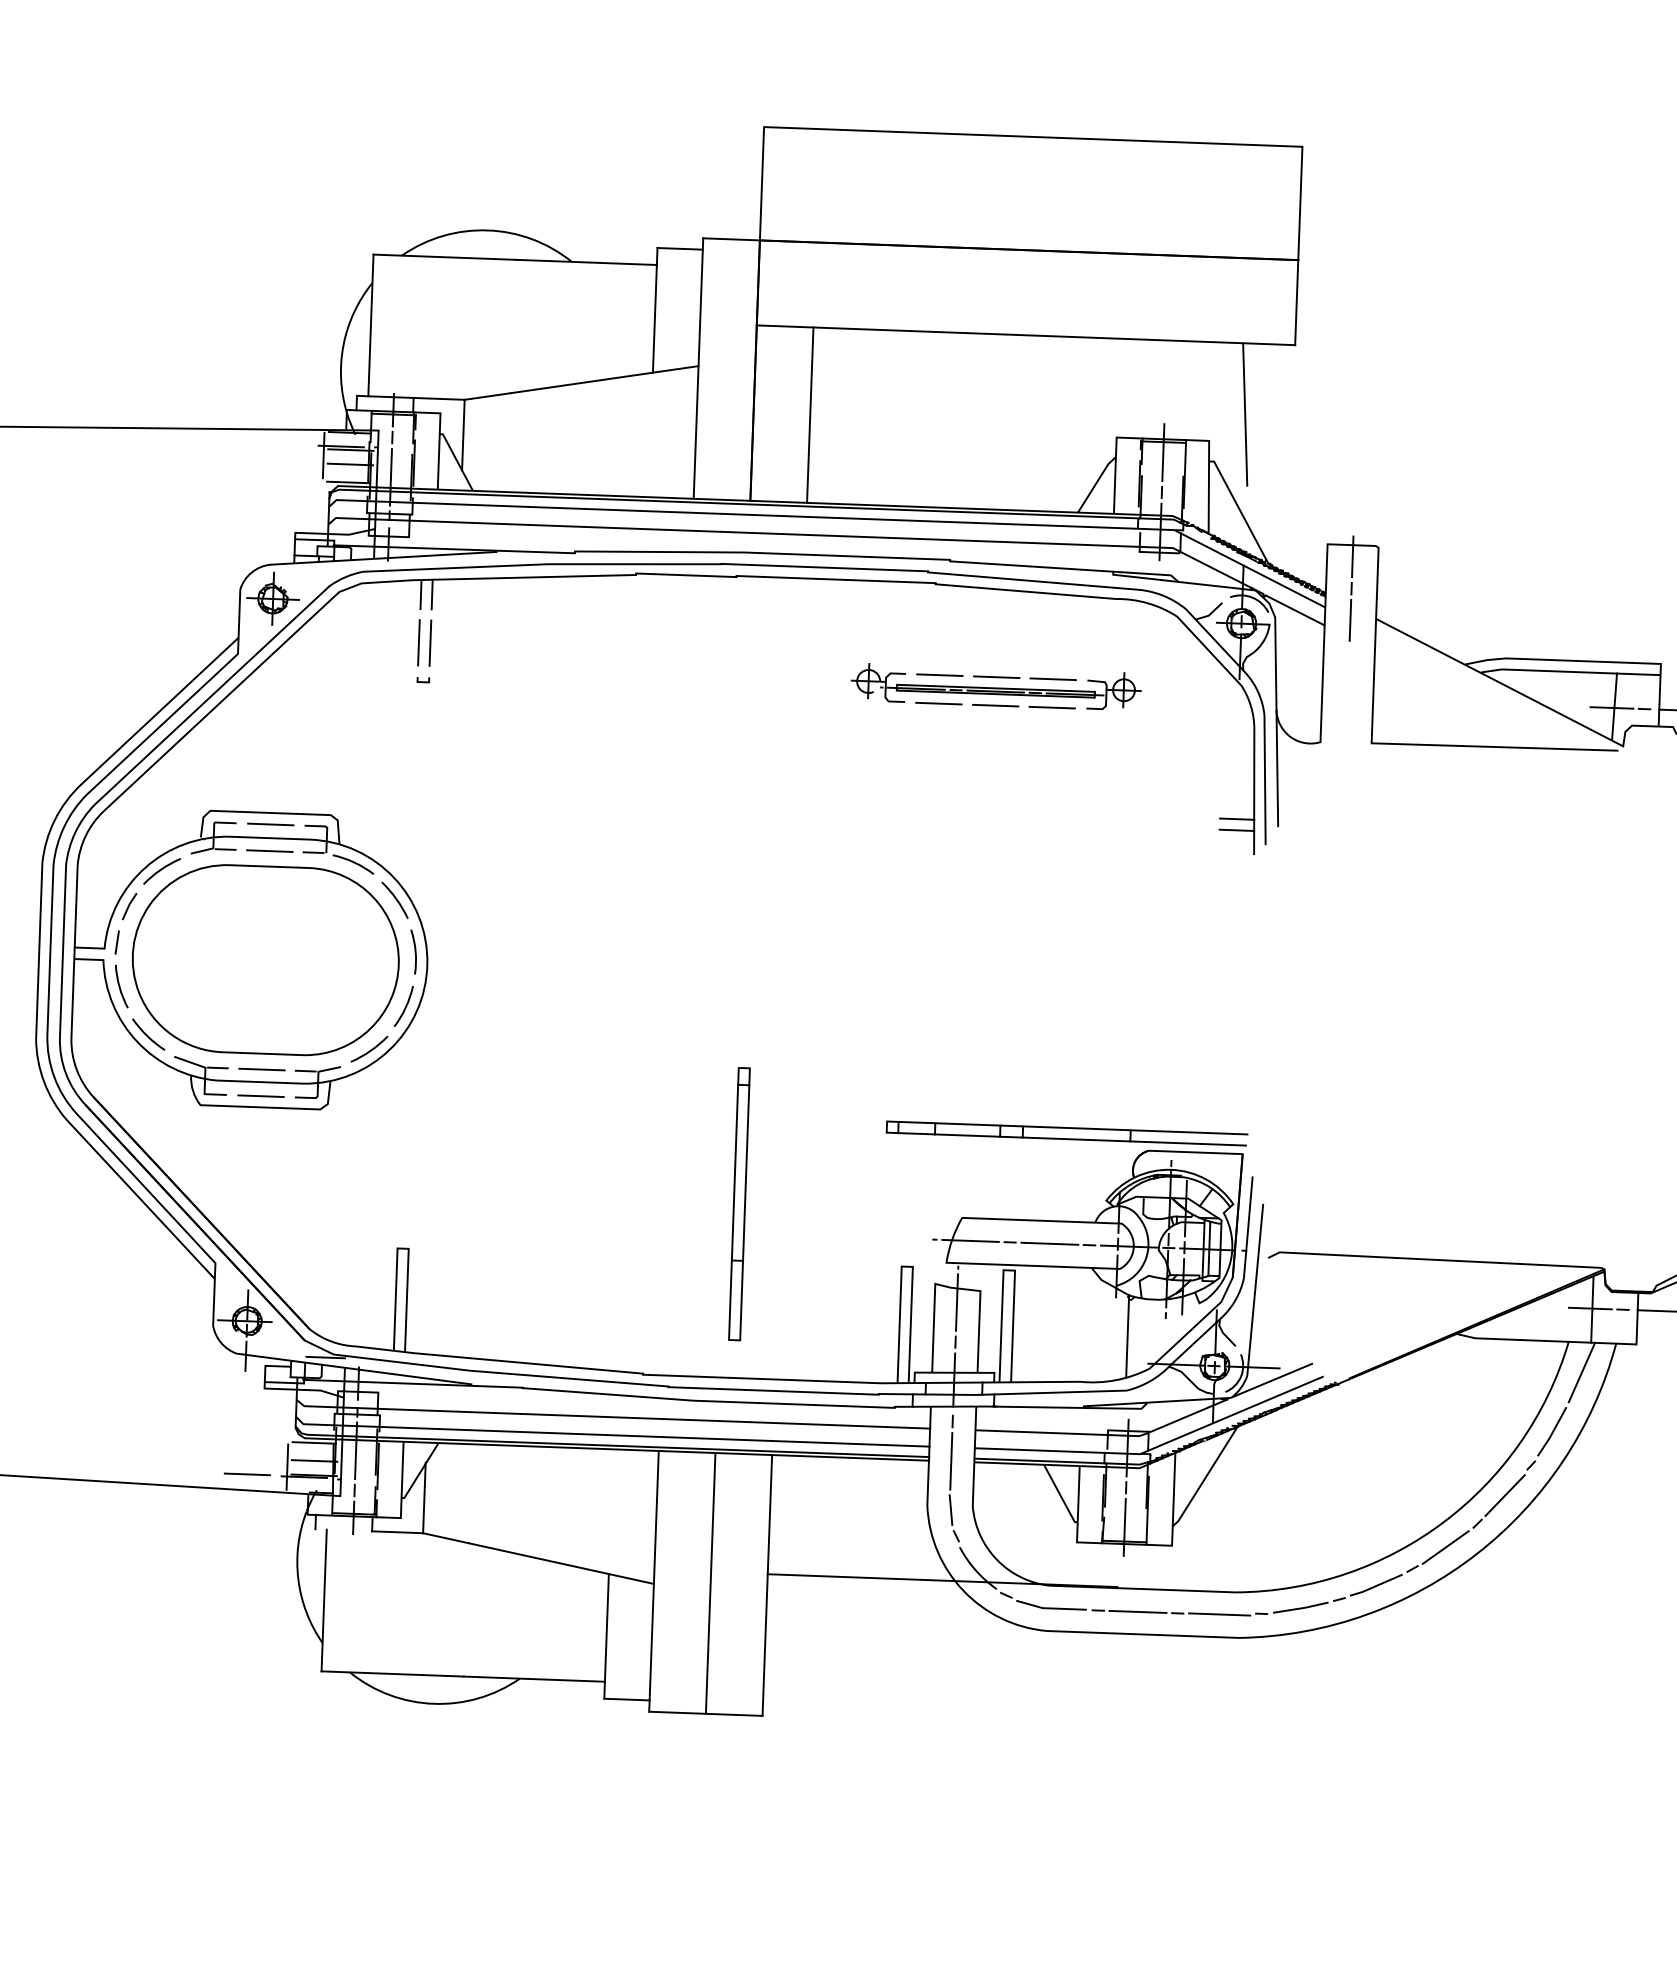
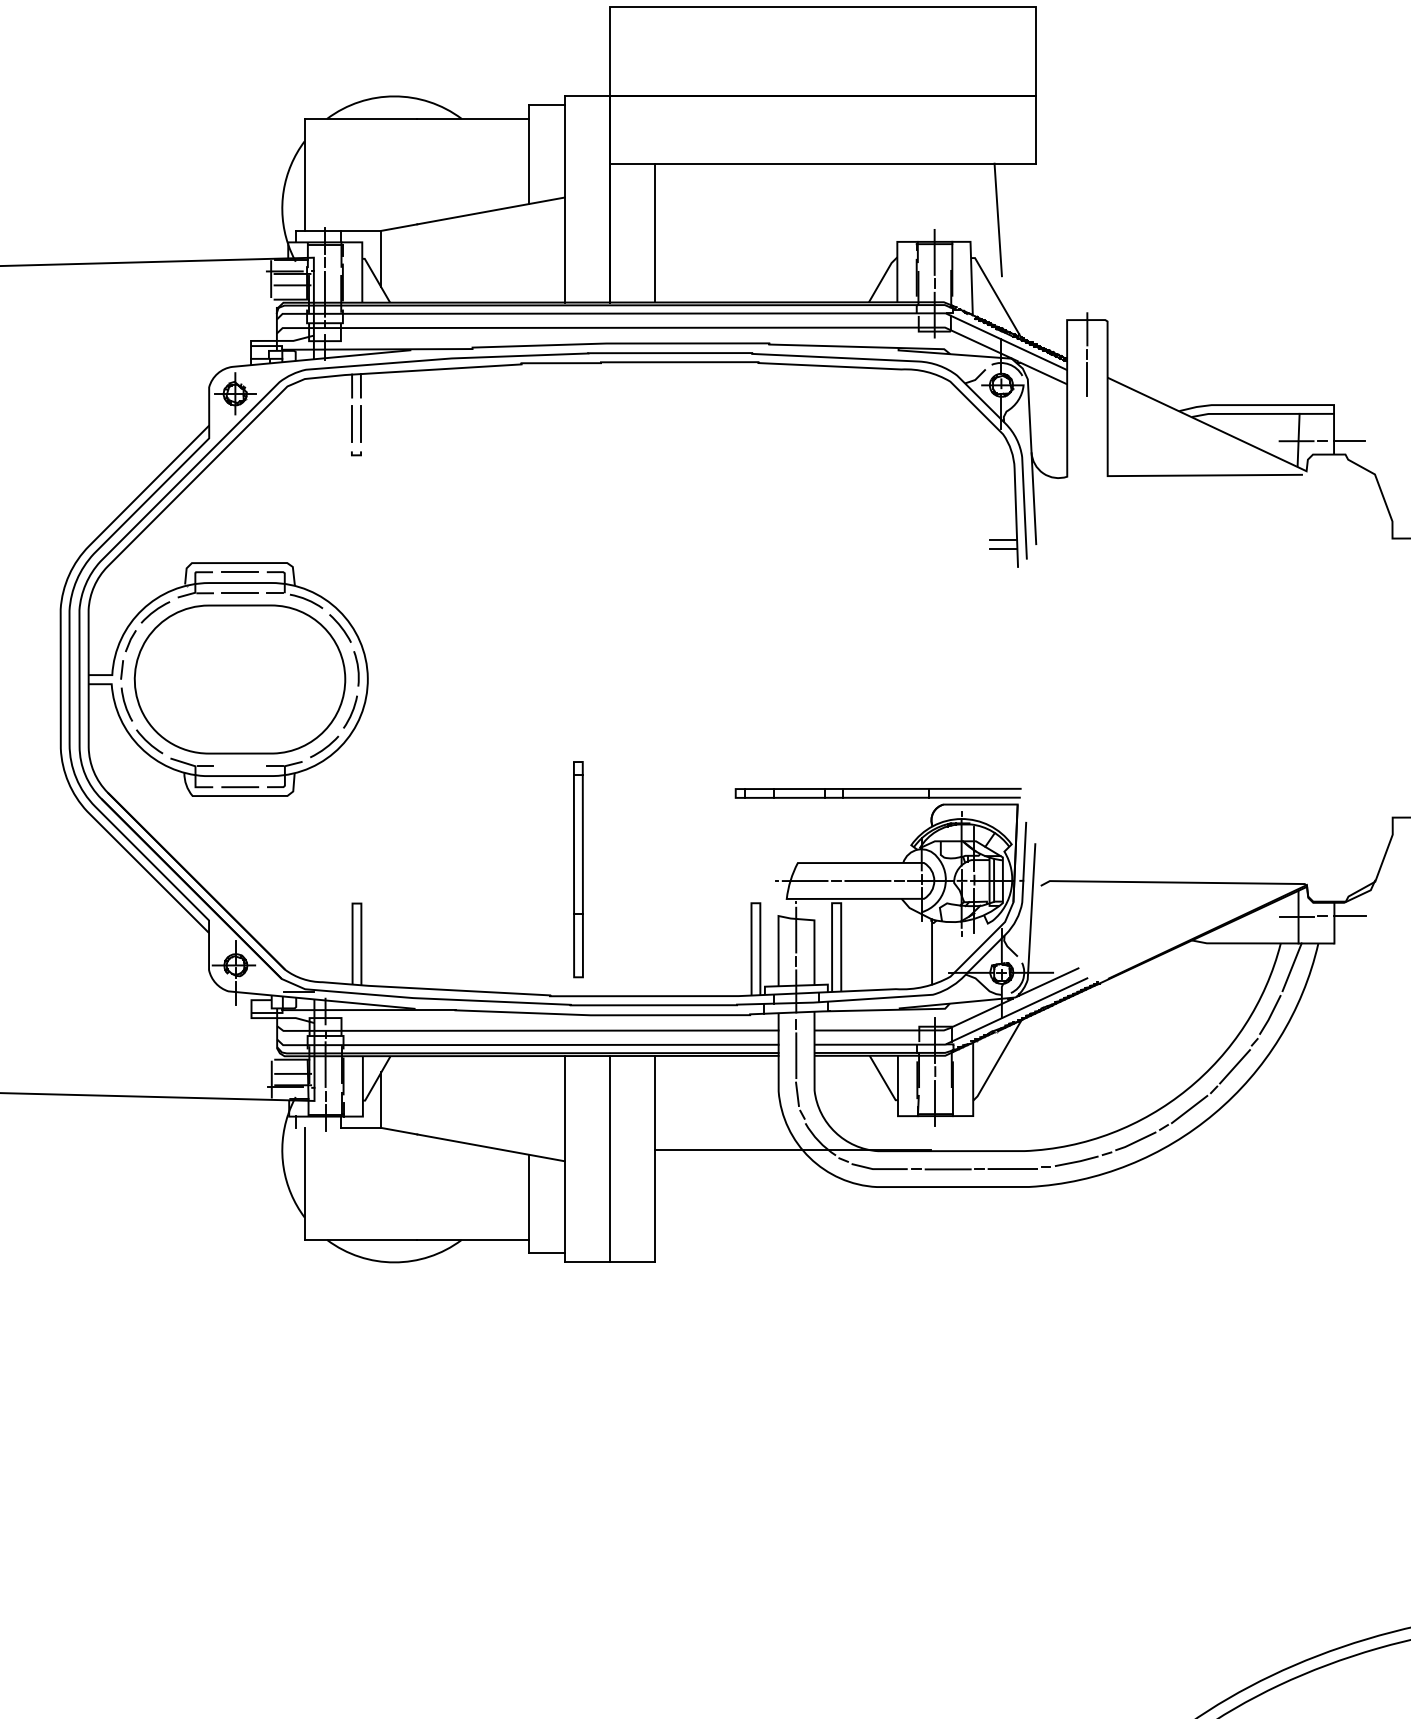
part: (996, 686) -> (809, 442), removed
line: (262, 1070) -> (240, 766), removed
part: (739, 1203) -> (578, 869), moved
line: (247, 1474) -> (240, 1086), removed

